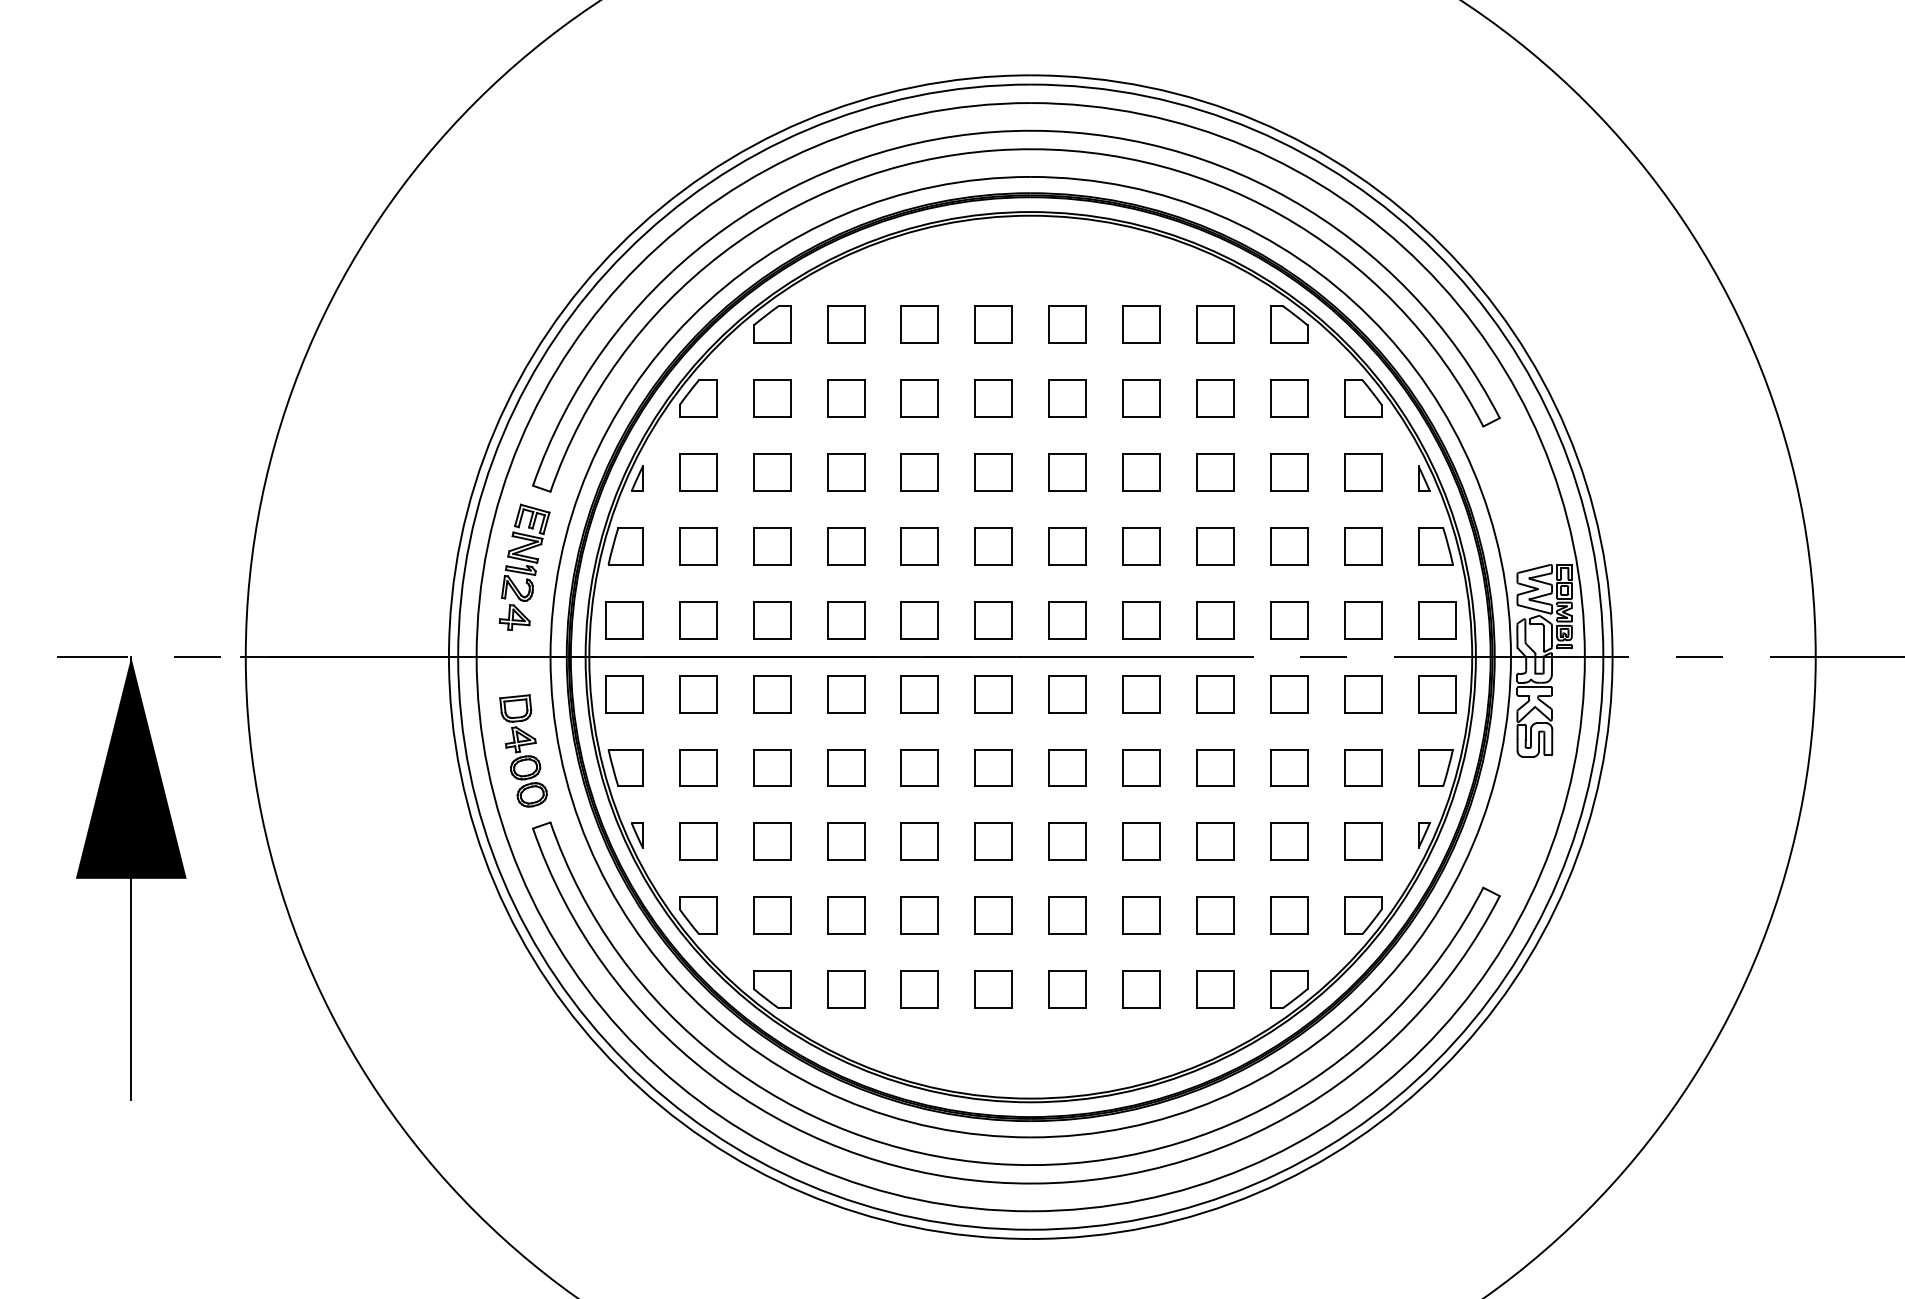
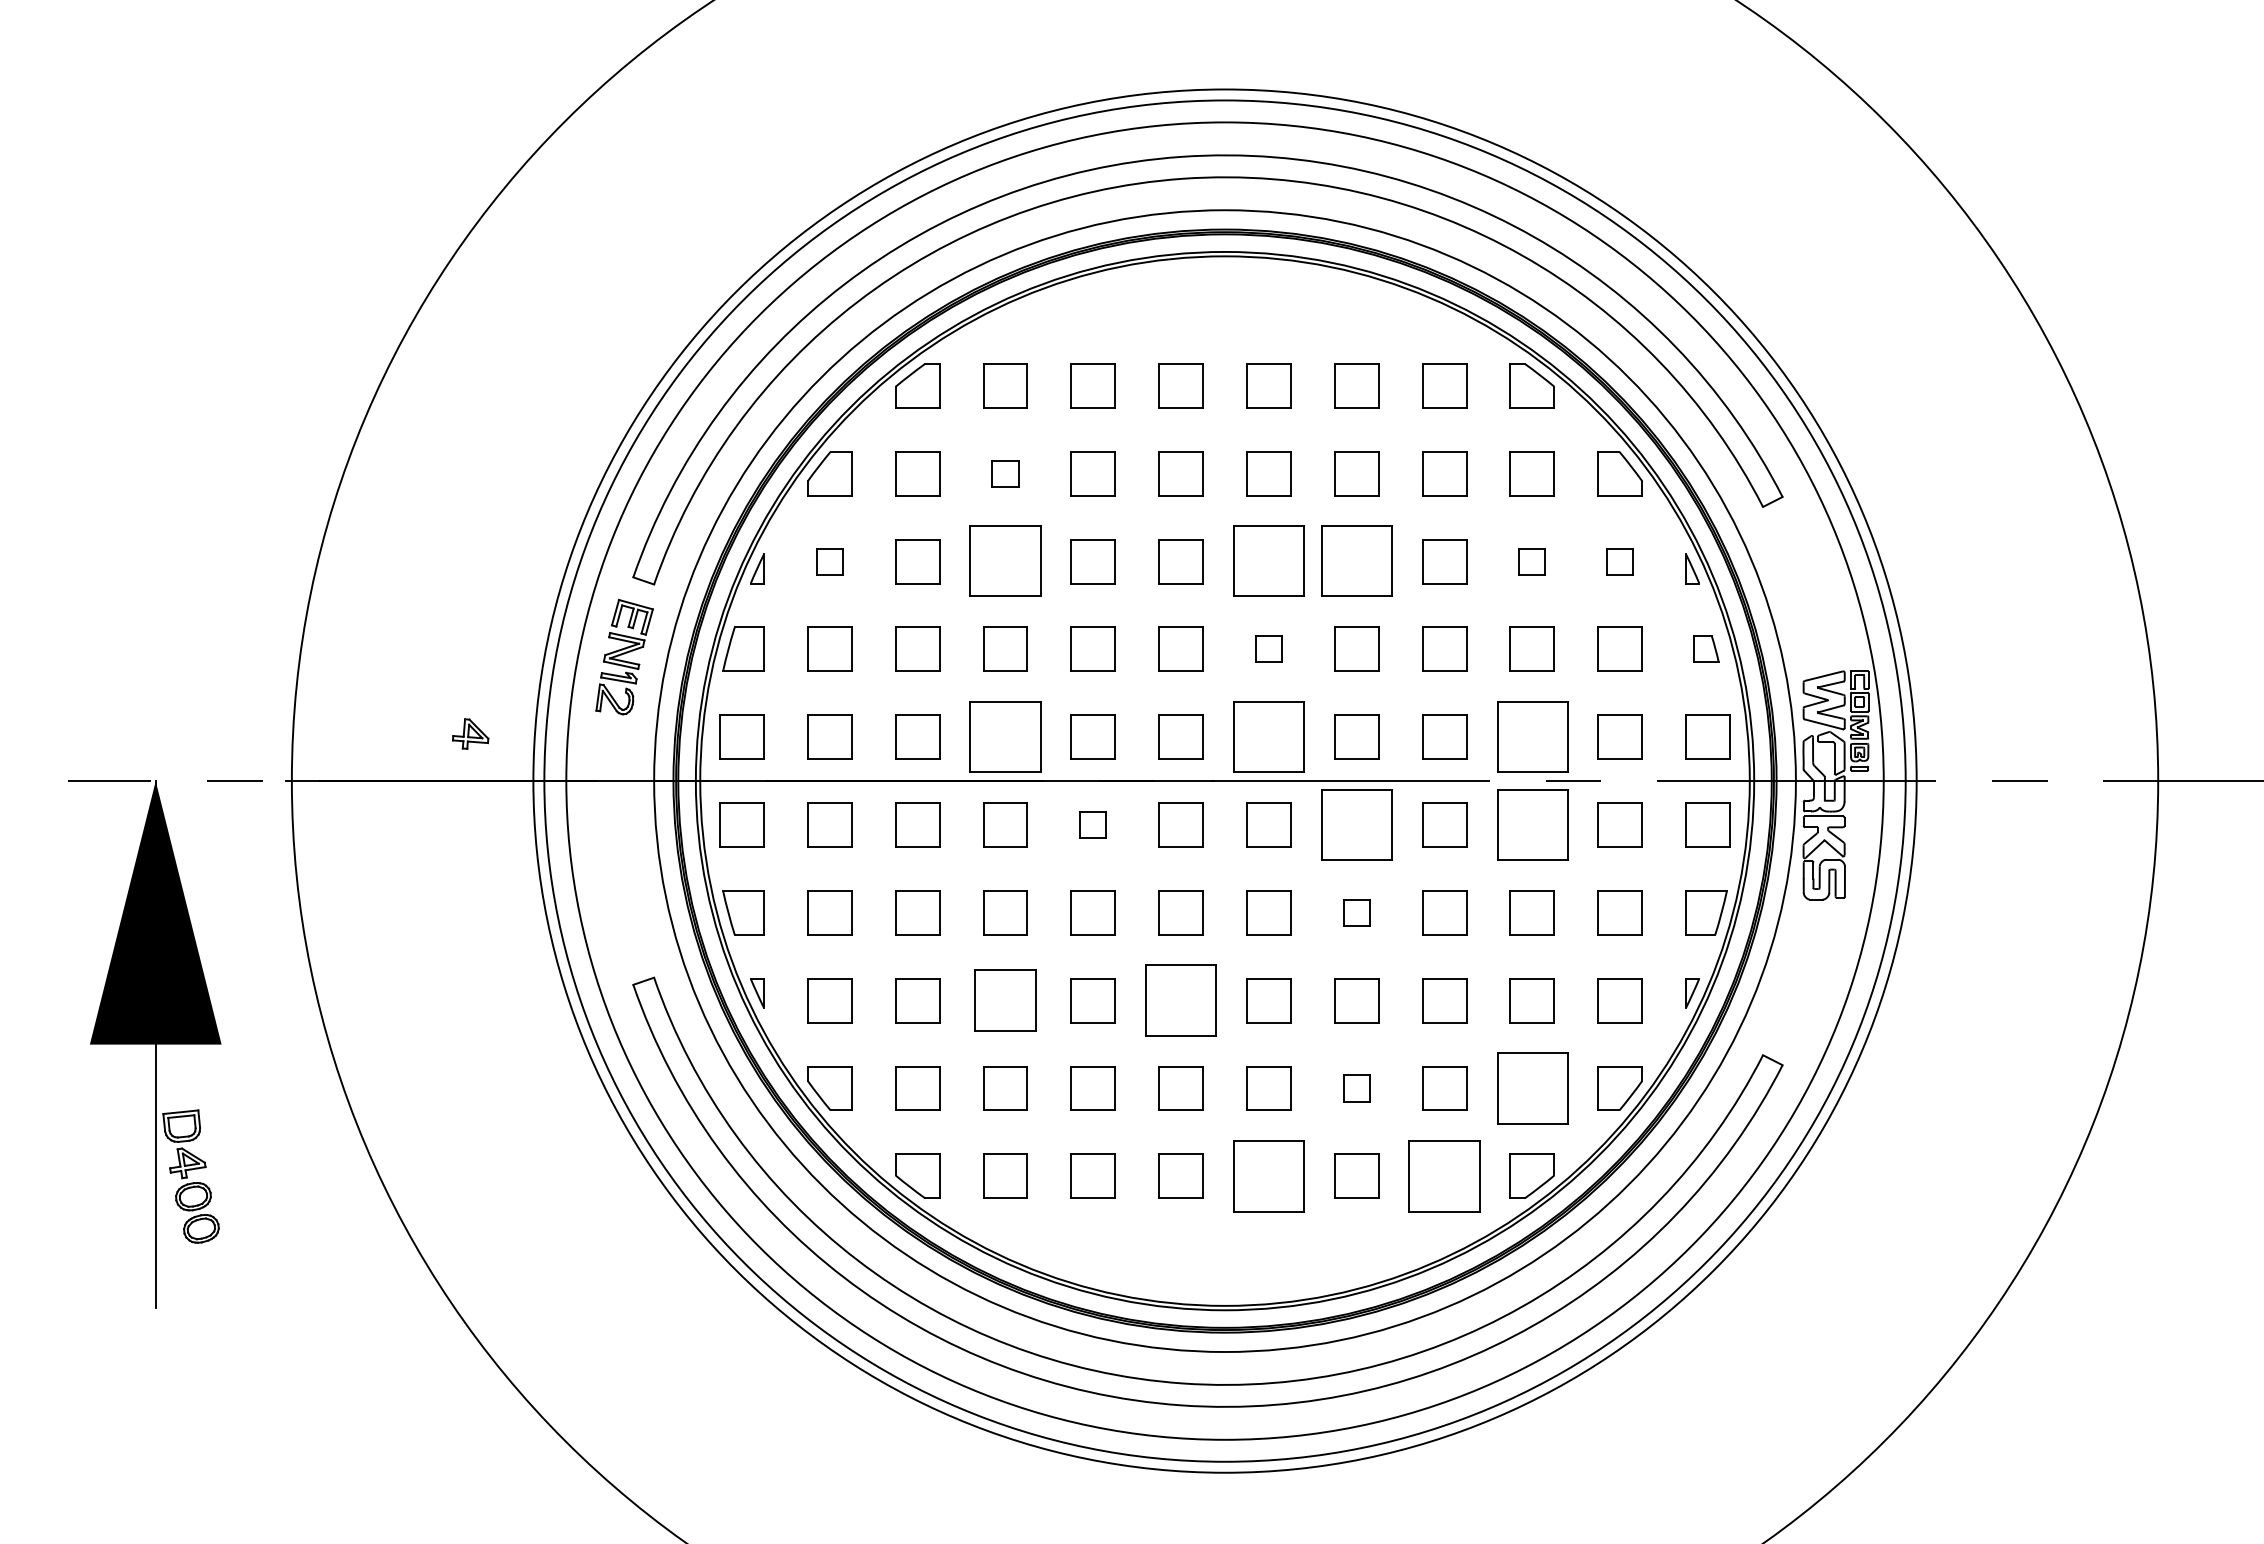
part: (846, 398) -> (1005, 473), size x0.6
part: (698, 472) -> (829, 561), size x0.6
part: (846, 472) -> (1005, 561), size x1.6
part: (1067, 472) -> (1268, 561), size x1.6
part: (1141, 472) -> (1356, 561), size x1.6
part: (1288, 472) -> (1531, 561), size x0.6
part: (1362, 472) -> (1619, 561), size x0.6
part: (1067, 545) -> (1268, 648), size x0.6
part: (1435, 545) -> (1706, 648), size x0.6
part: (514, 617) -> (470, 733), moved
part: (846, 619) -> (1005, 736), size x1.6
part: (1067, 619) -> (1268, 736), size x1.6
part: (1288, 619) -> (1531, 736), size x1.6
part: (919, 693) -> (1092, 824), size x0.6
part: (1141, 693) -> (1356, 824), size x1.6
part: (1288, 693) -> (1531, 824), size x1.6
part: (523, 750) -> (190, 1176), moved
part: (1141, 767) -> (1356, 912), size x0.6
part: (846, 841) -> (1005, 1000), size x1.4
part: (993, 841) -> (1180, 1000), size x1.6
part: (1141, 915) -> (1356, 1088), size x0.6
part: (1288, 915) -> (1531, 1088), size x1.6
part: (1067, 988) -> (1268, 1175), size x1.6
part: (1215, 988) -> (1444, 1175), size x1.6

